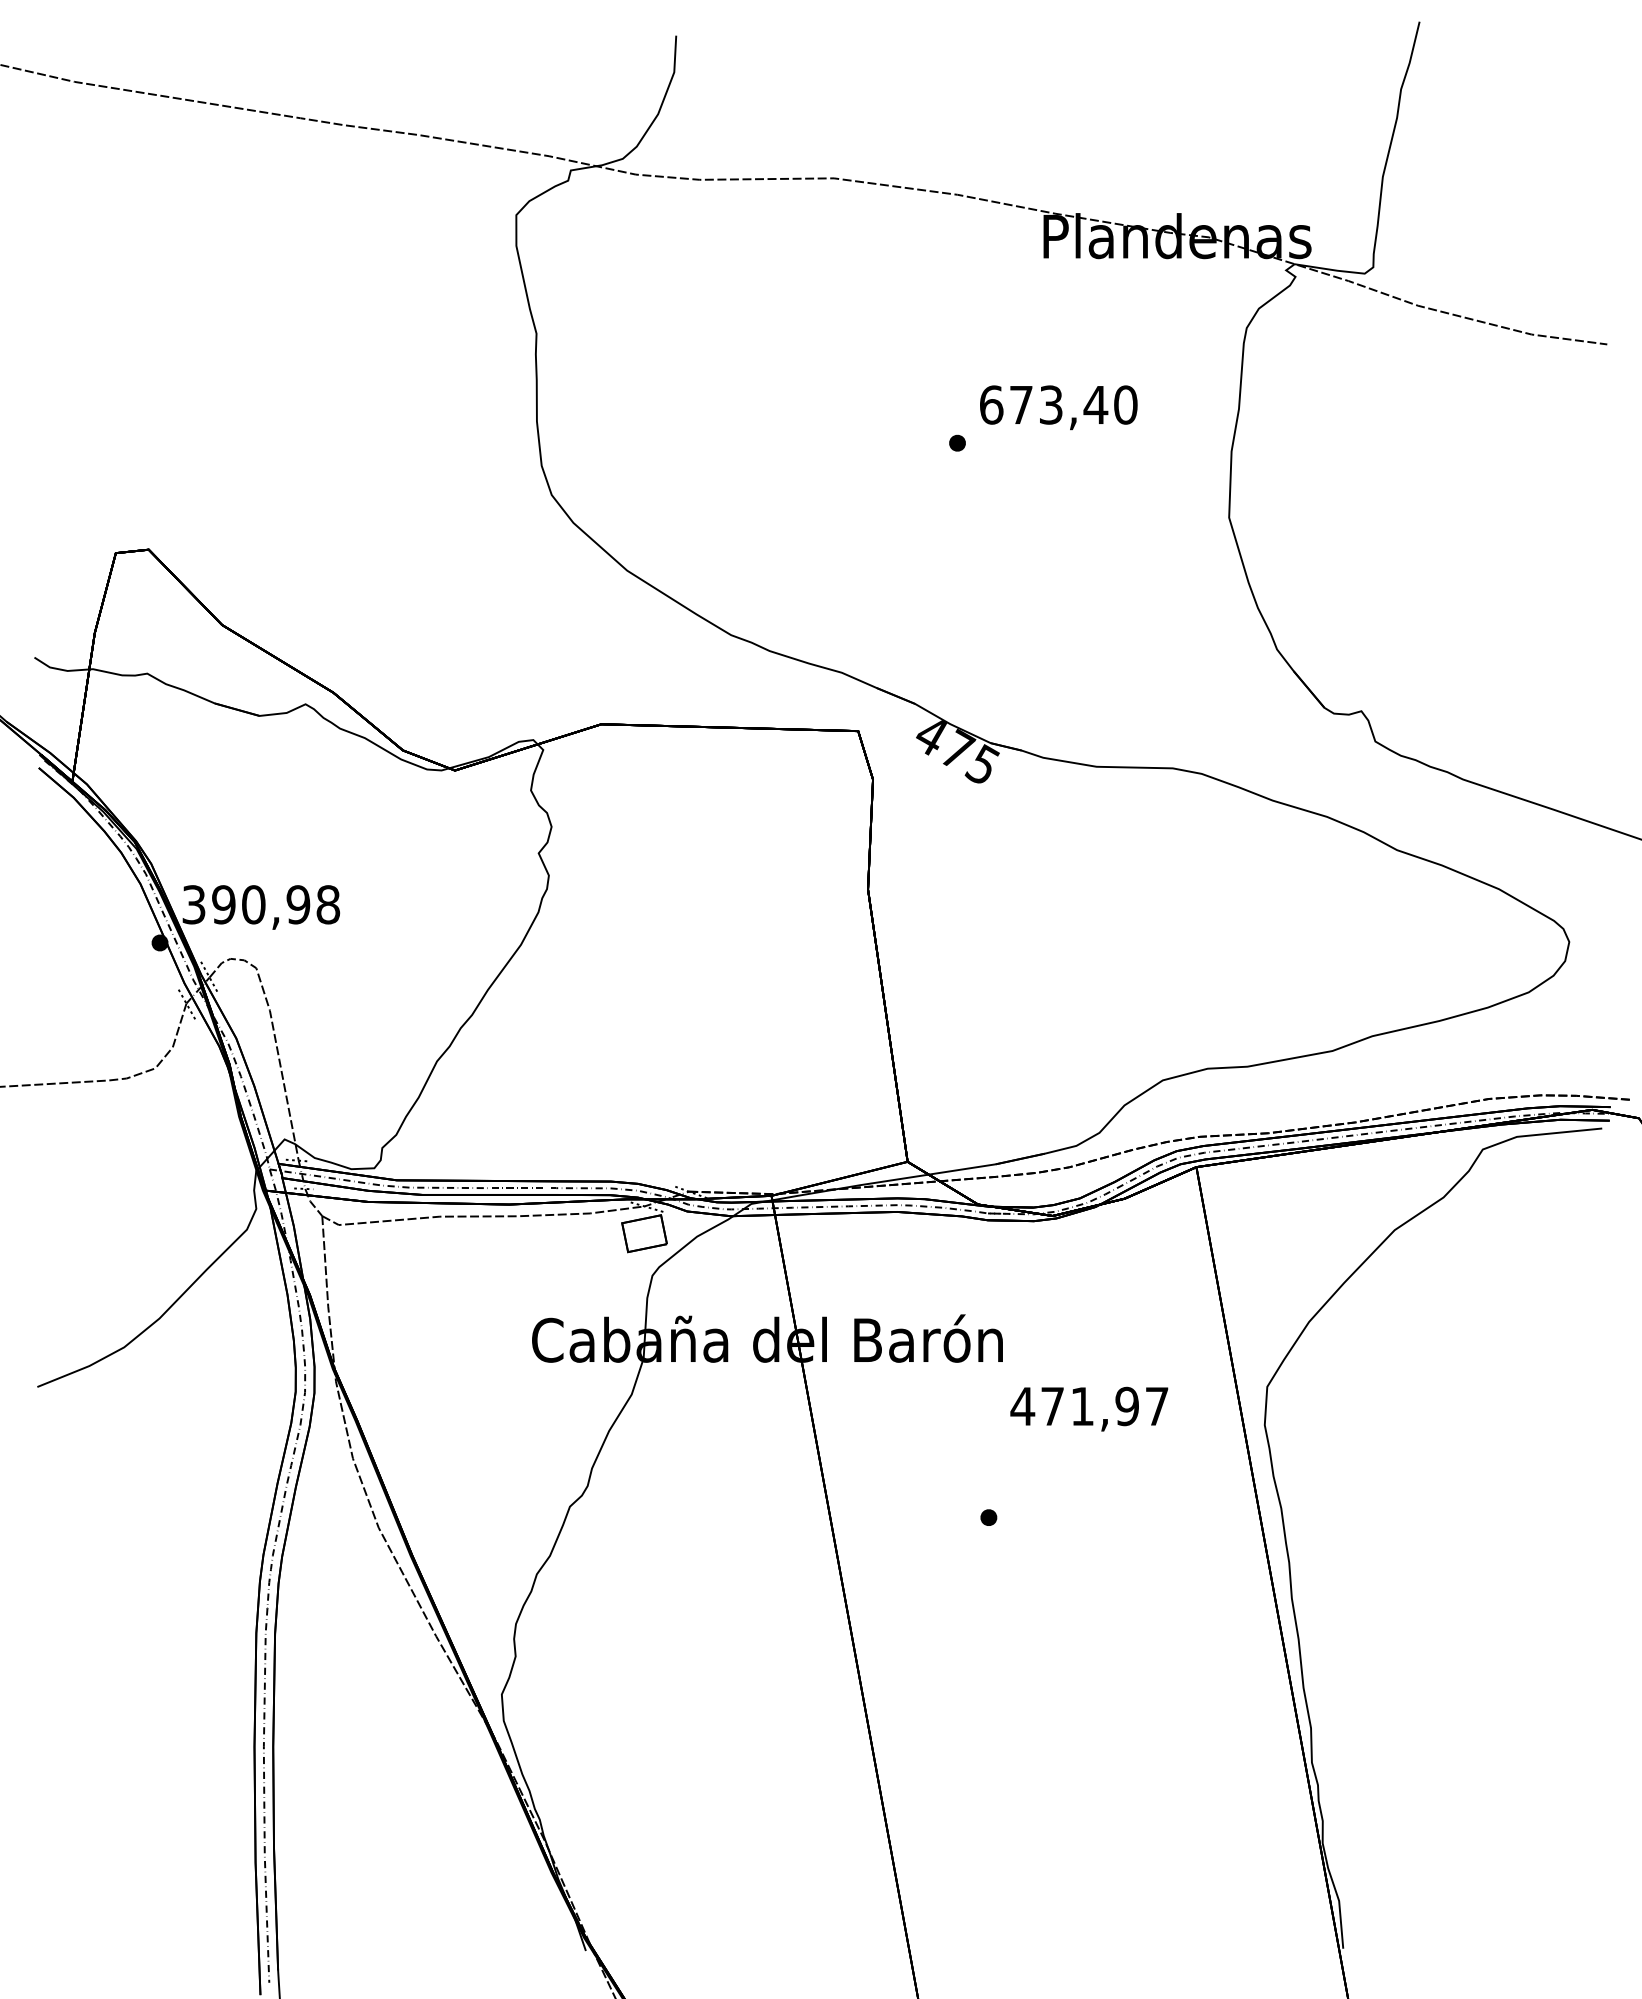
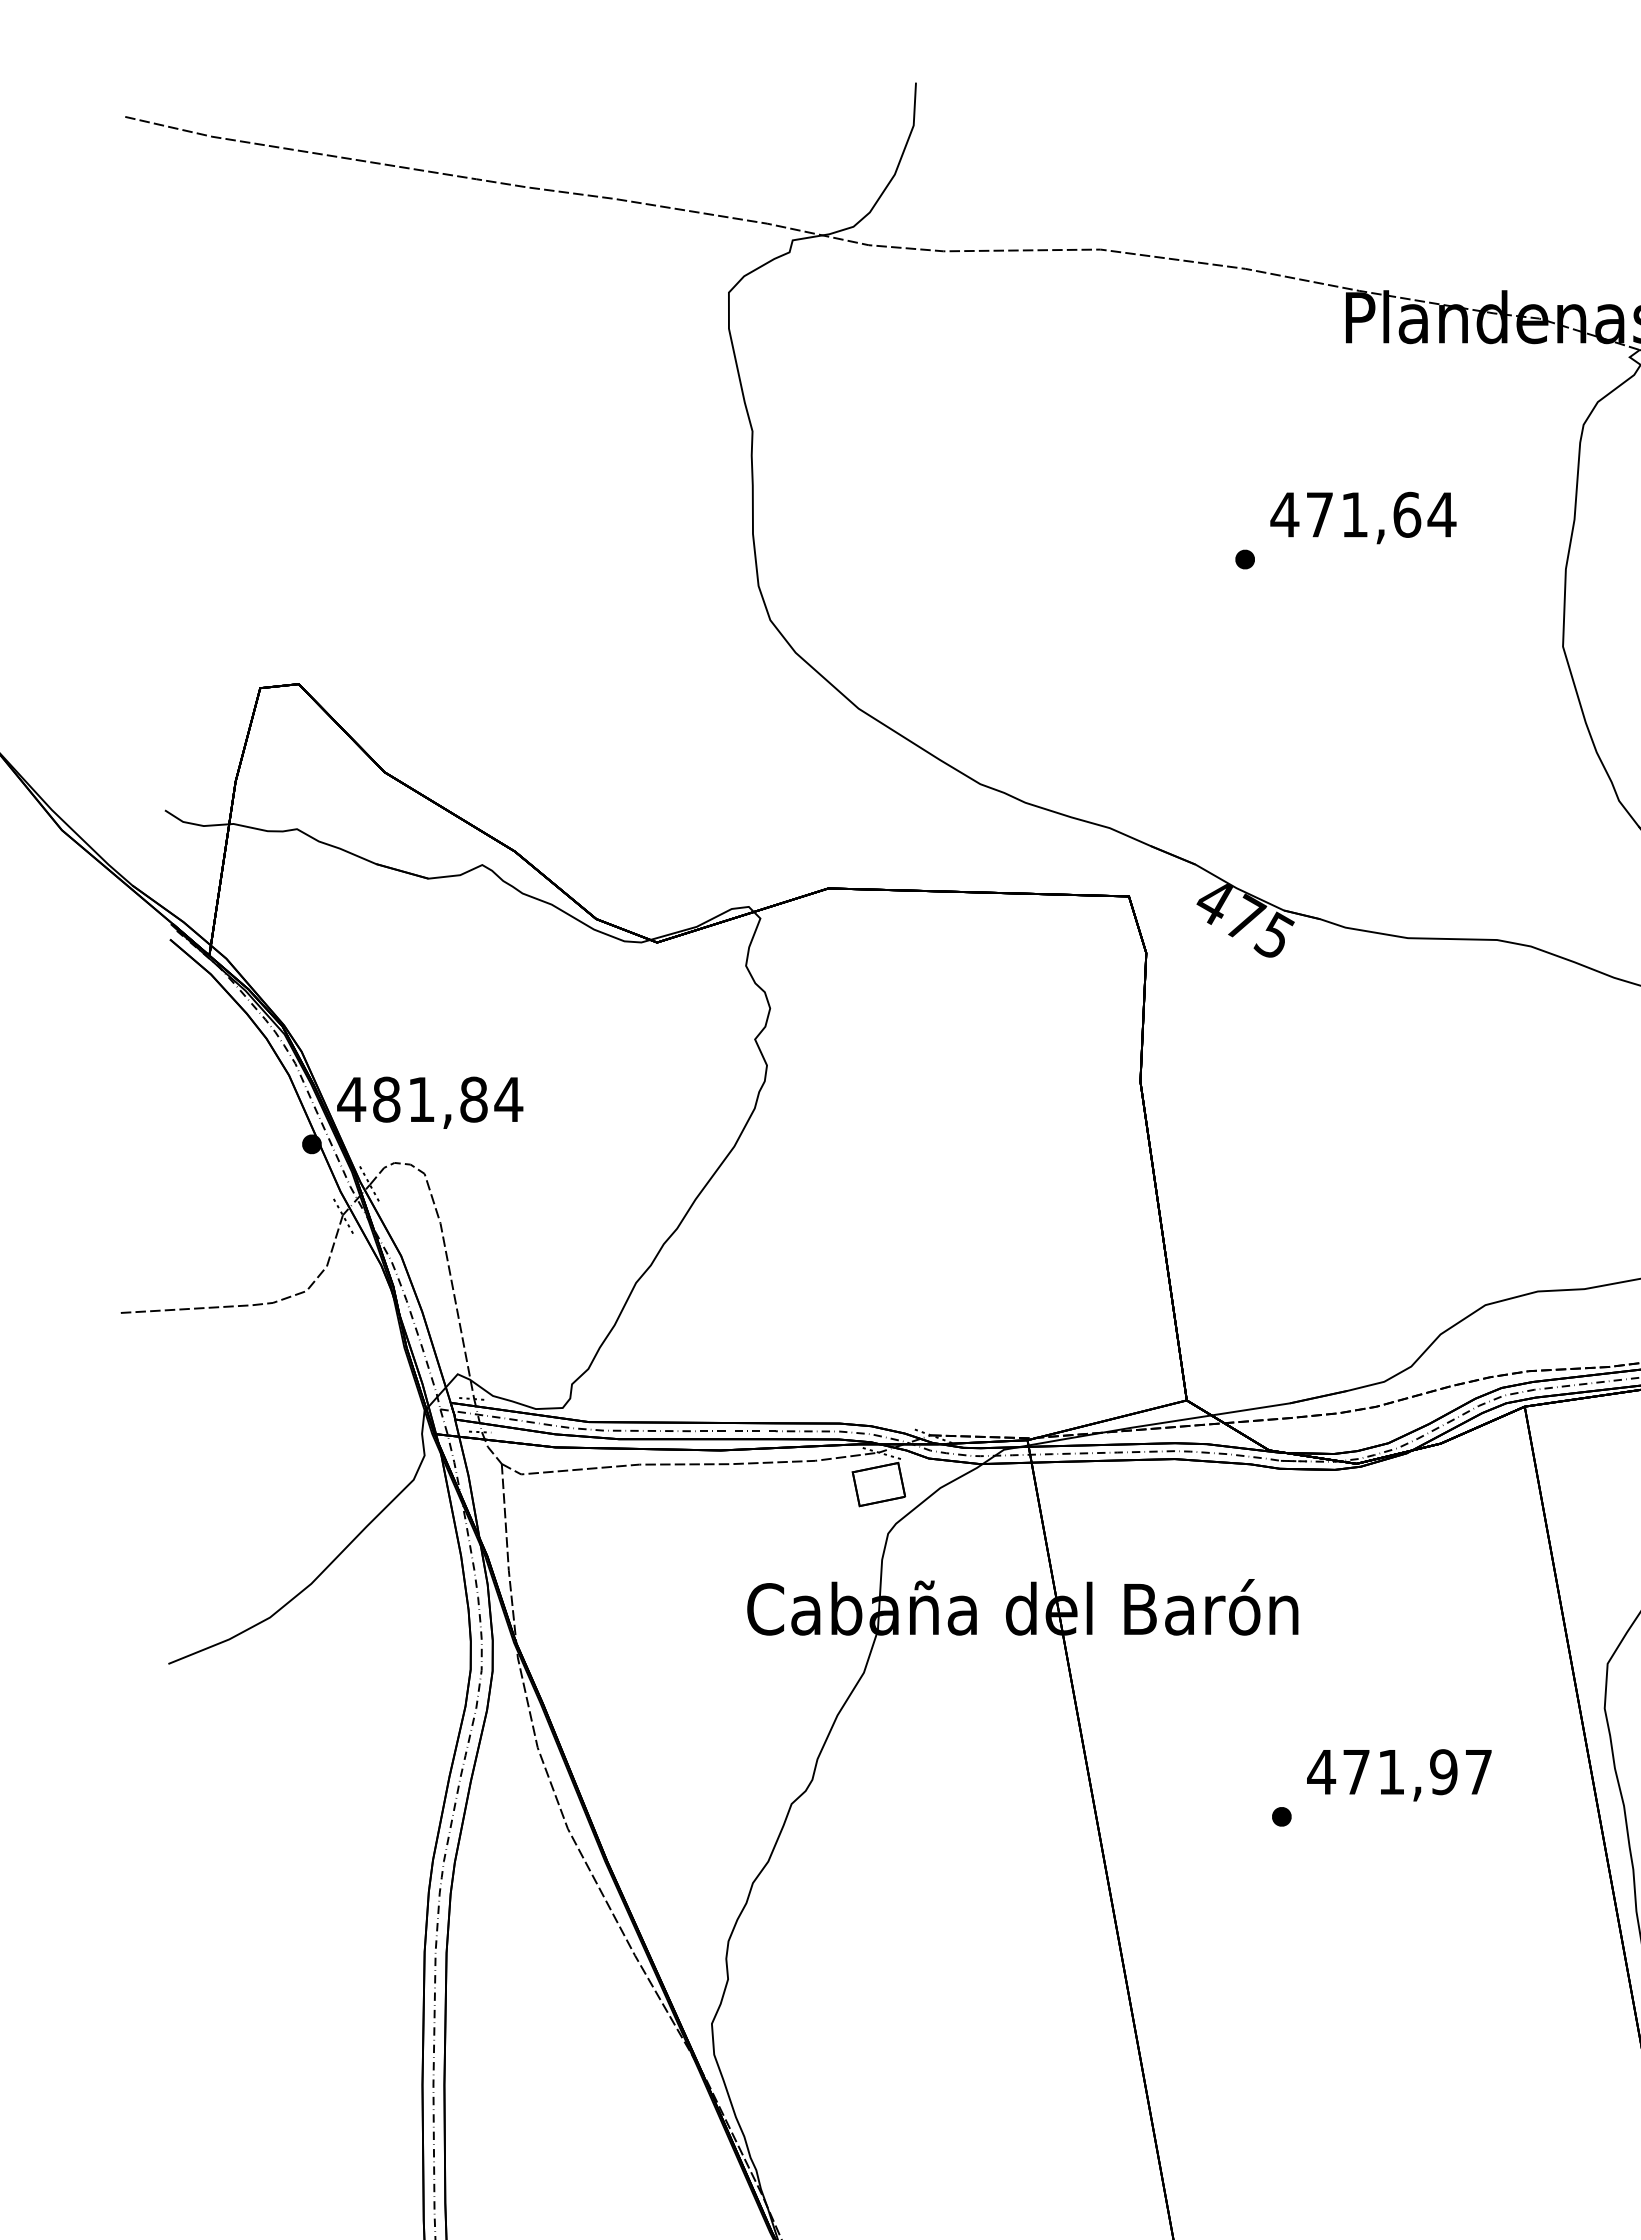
text: (1058, 404) -> (1363, 514), 673,40 -> 471,64
text: (260, 904) -> (429, 1099), 390,98 -> 481,84
text: (1089, 1408) -> (1399, 1774), moved

